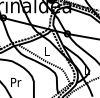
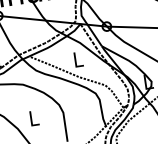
text: (16, 82) -> (35, 118), Pr -> L

